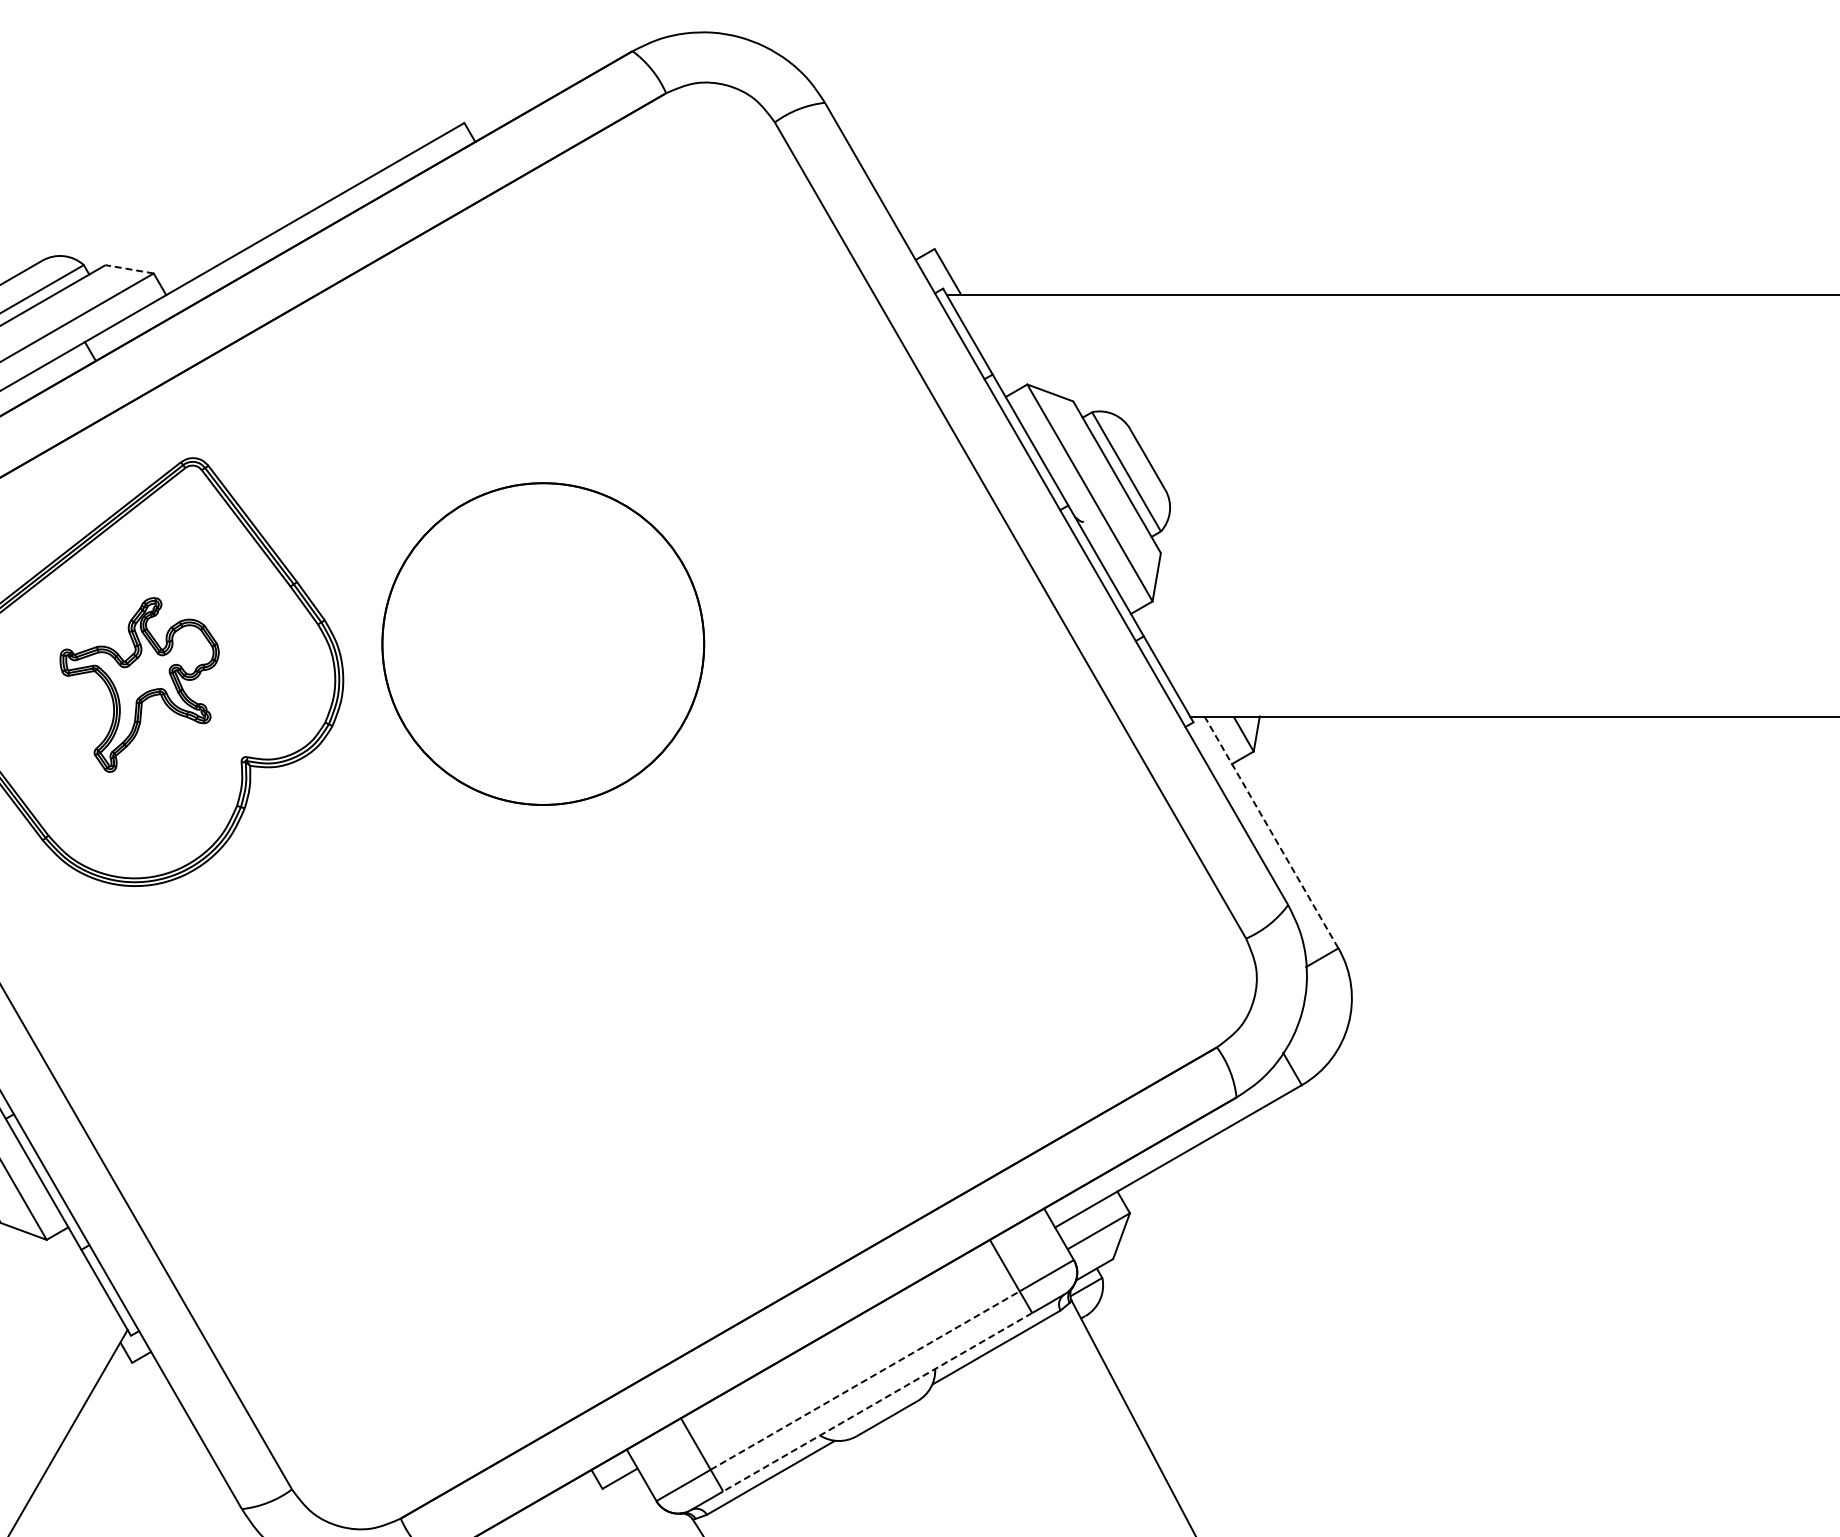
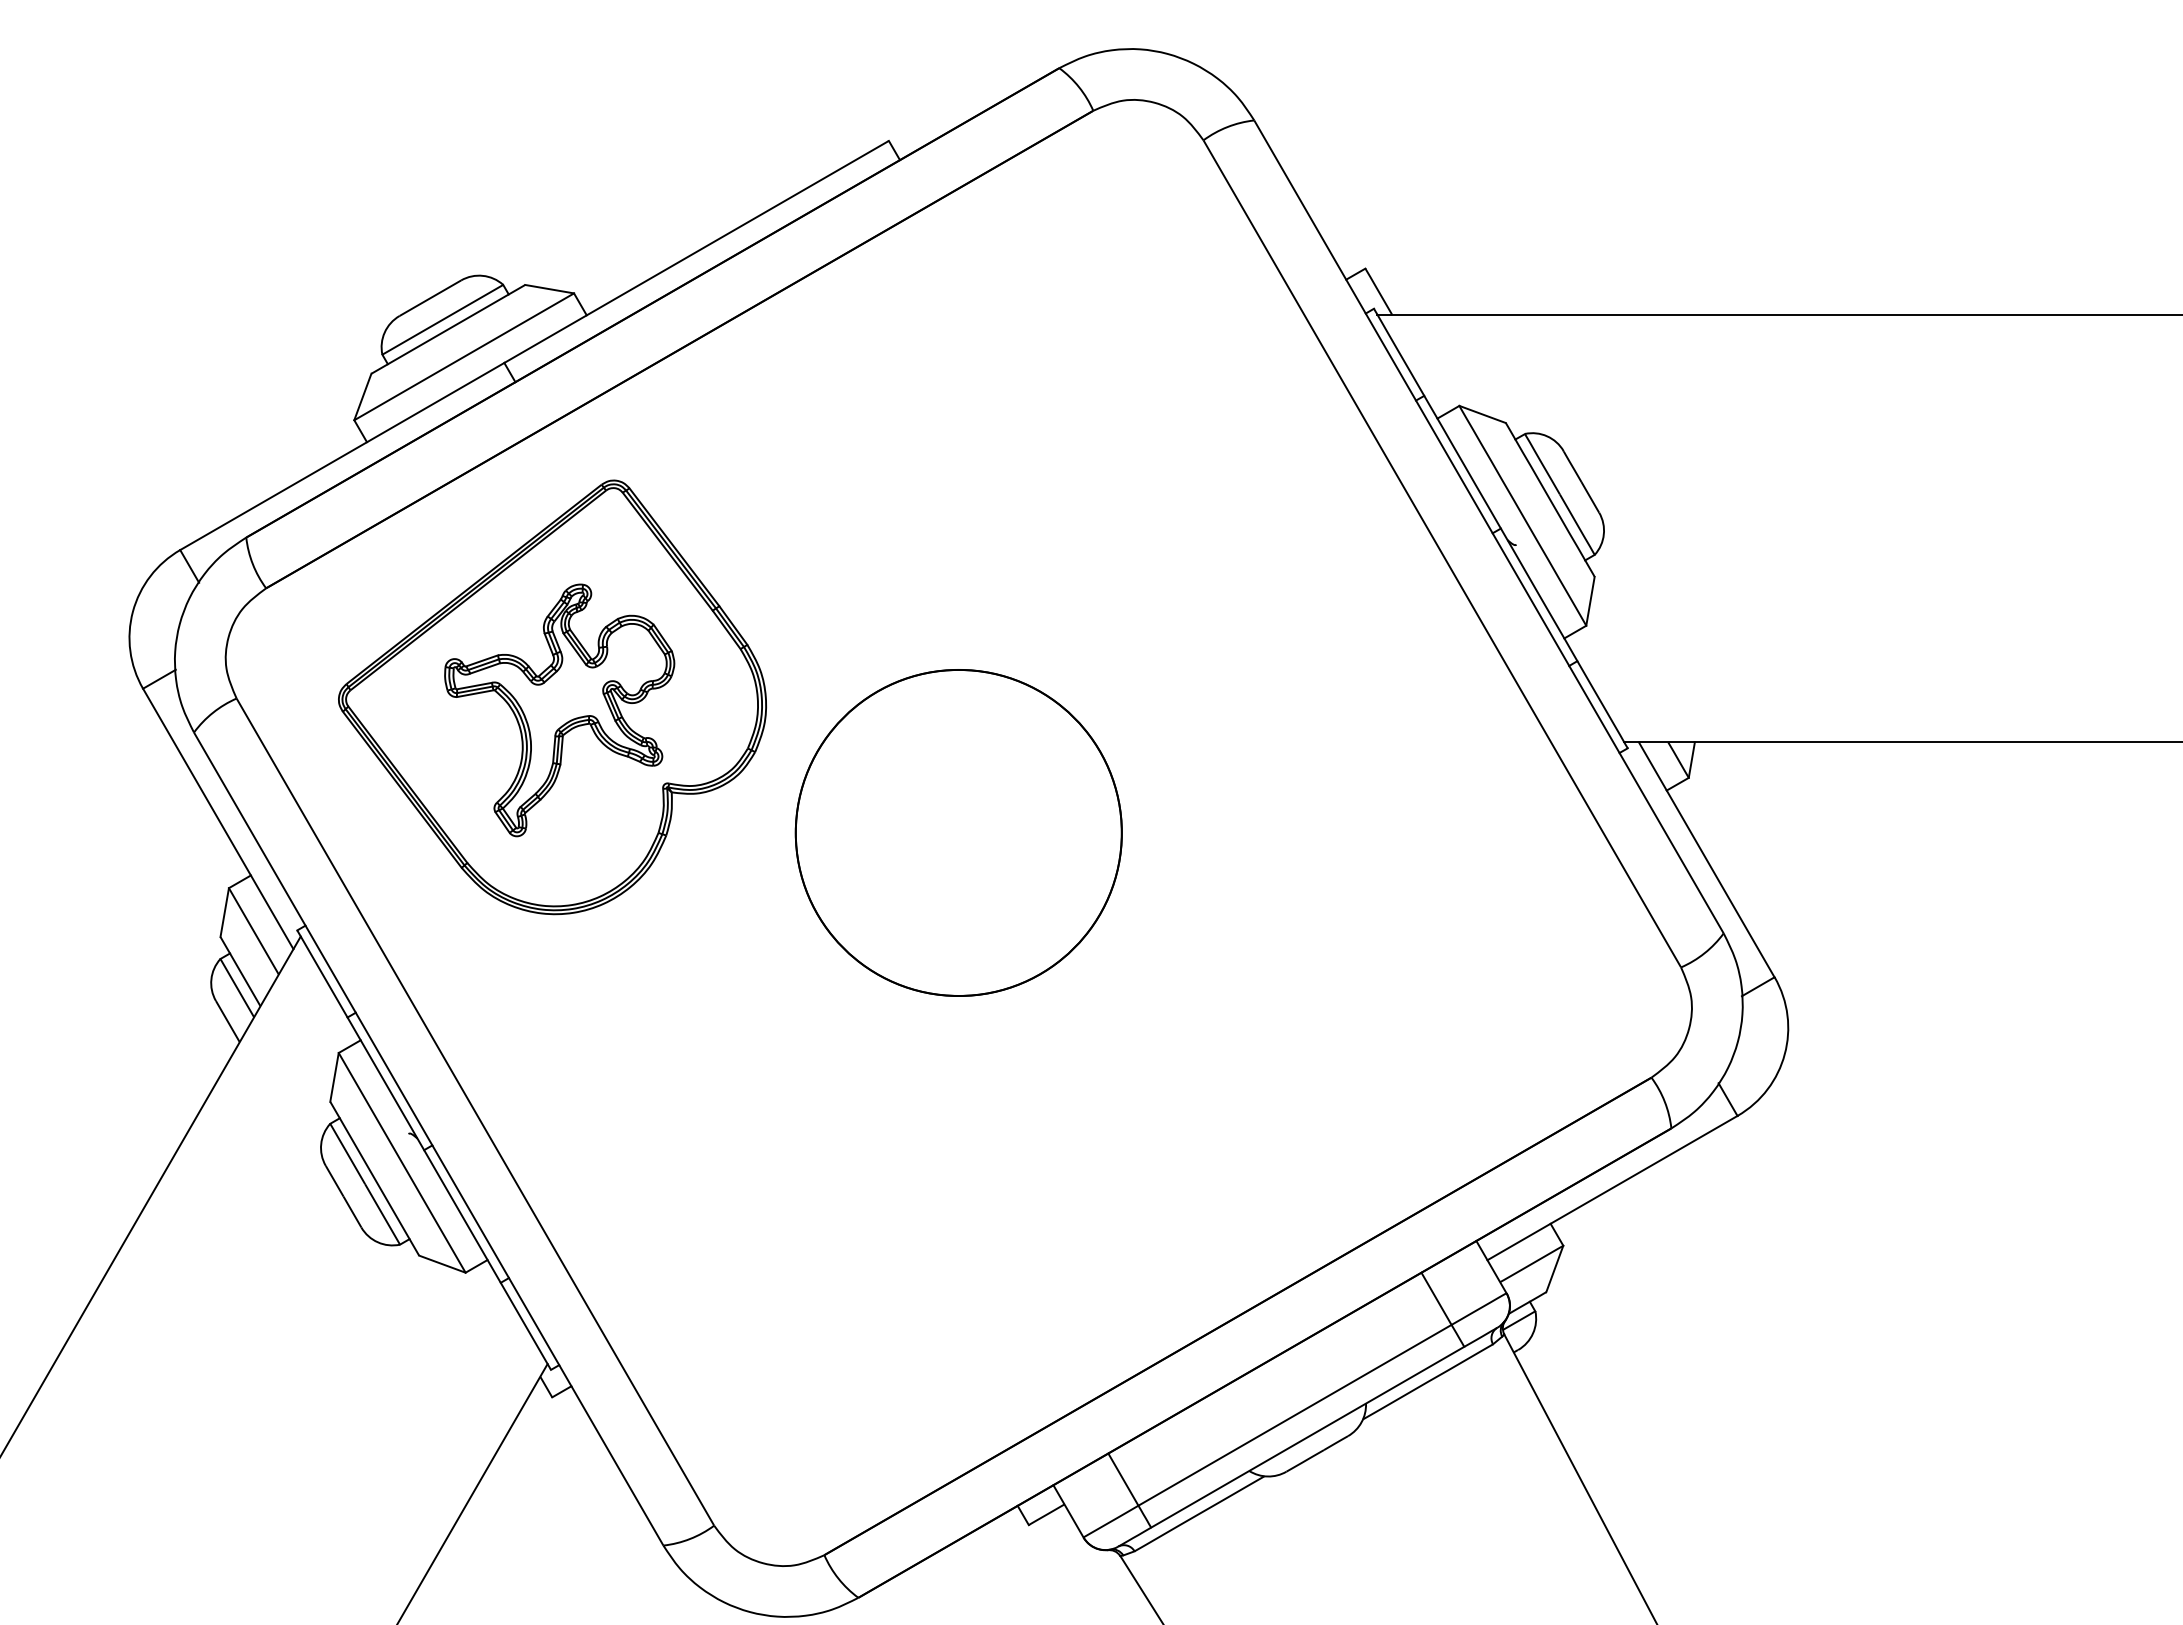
line: (129, 269) -> (549, 289), dashed -> solid
circle: (542, 643) -> (958, 832), moved
part: (139, 685) -> (559, 710), size x1.43
line: (1271, 832) -> (1706, 859), dashed -> solid
line: (865, 1380) -> (1295, 1415), dashed -> solid
line: (877, 1402) -> (1307, 1437), dashed -> solid

